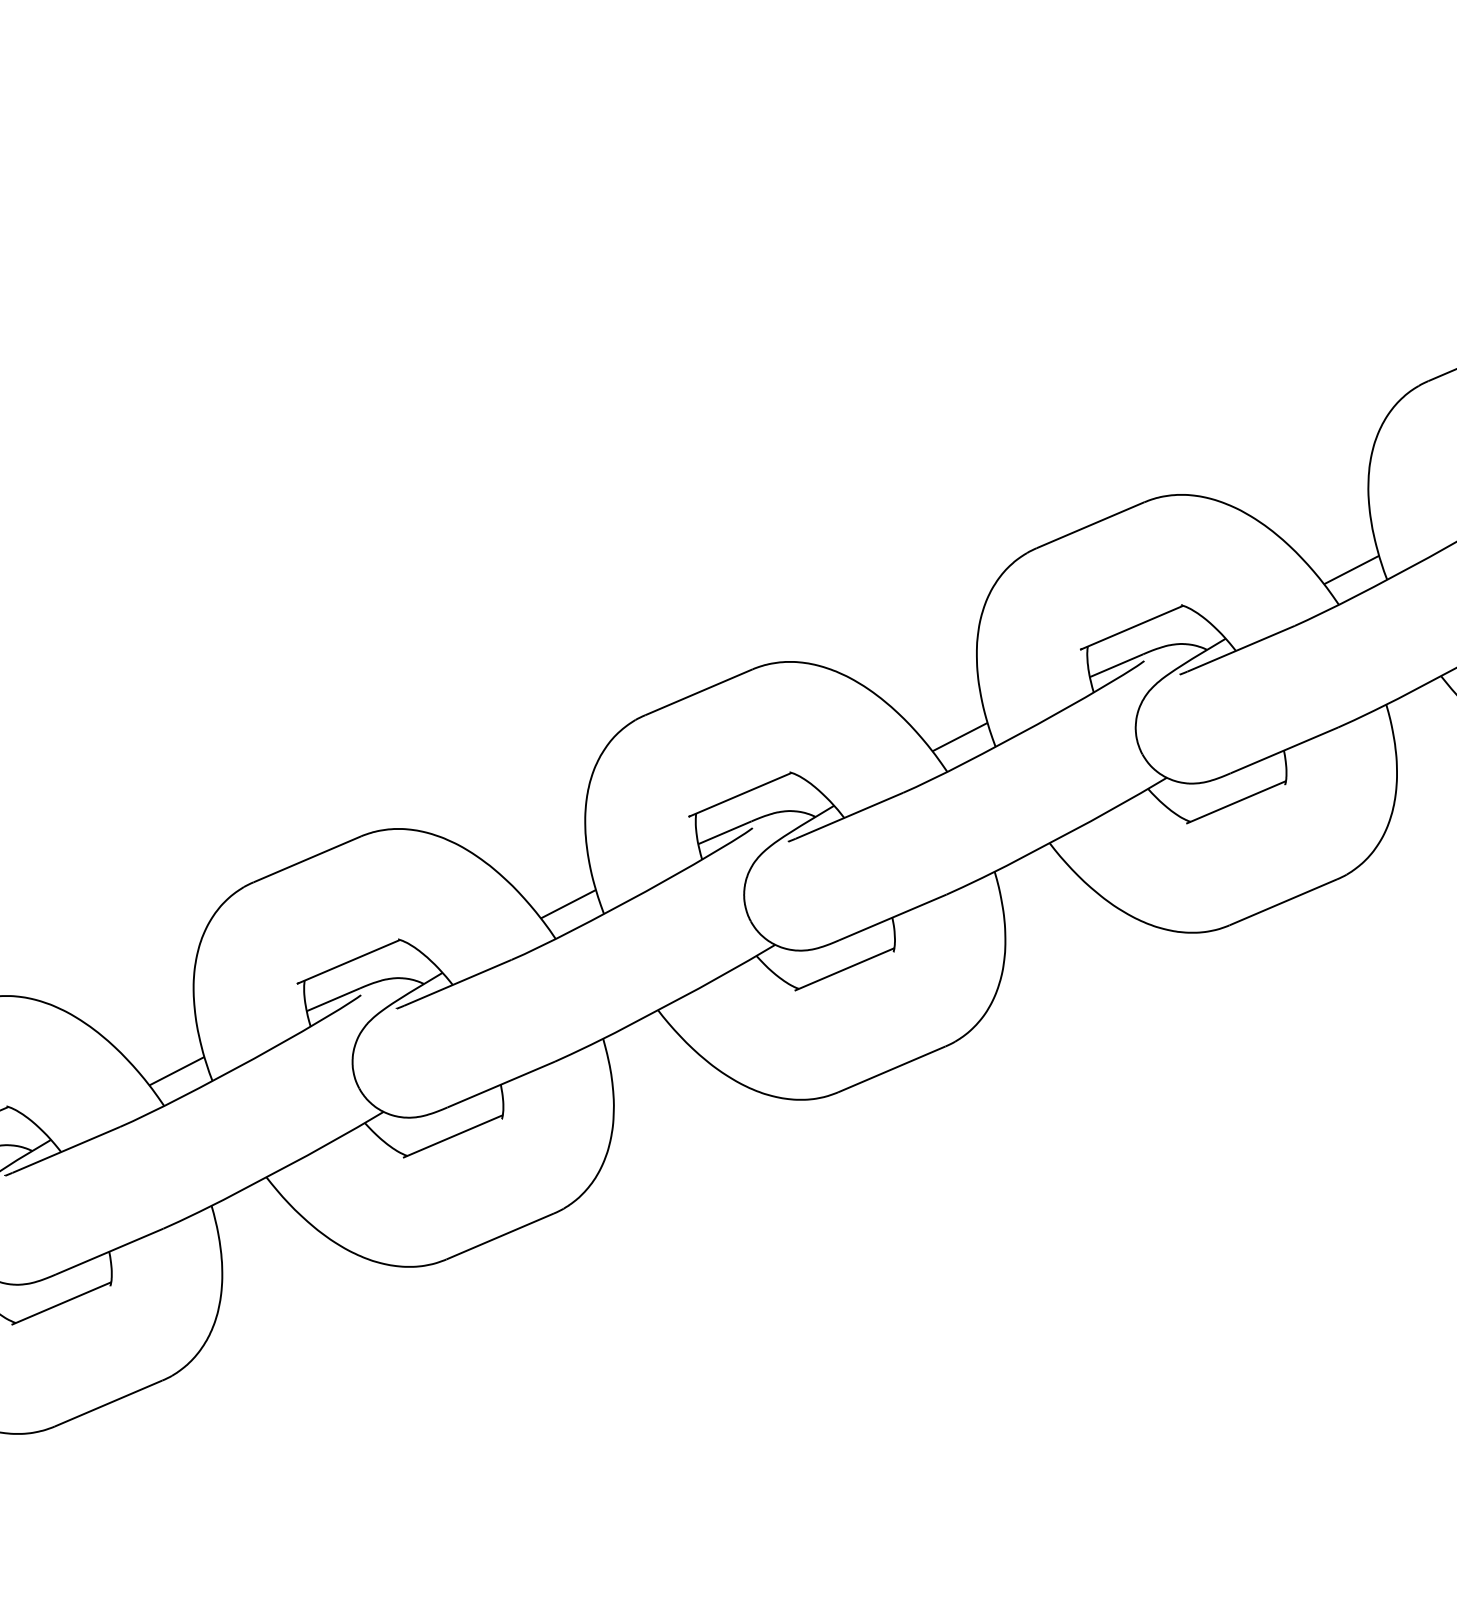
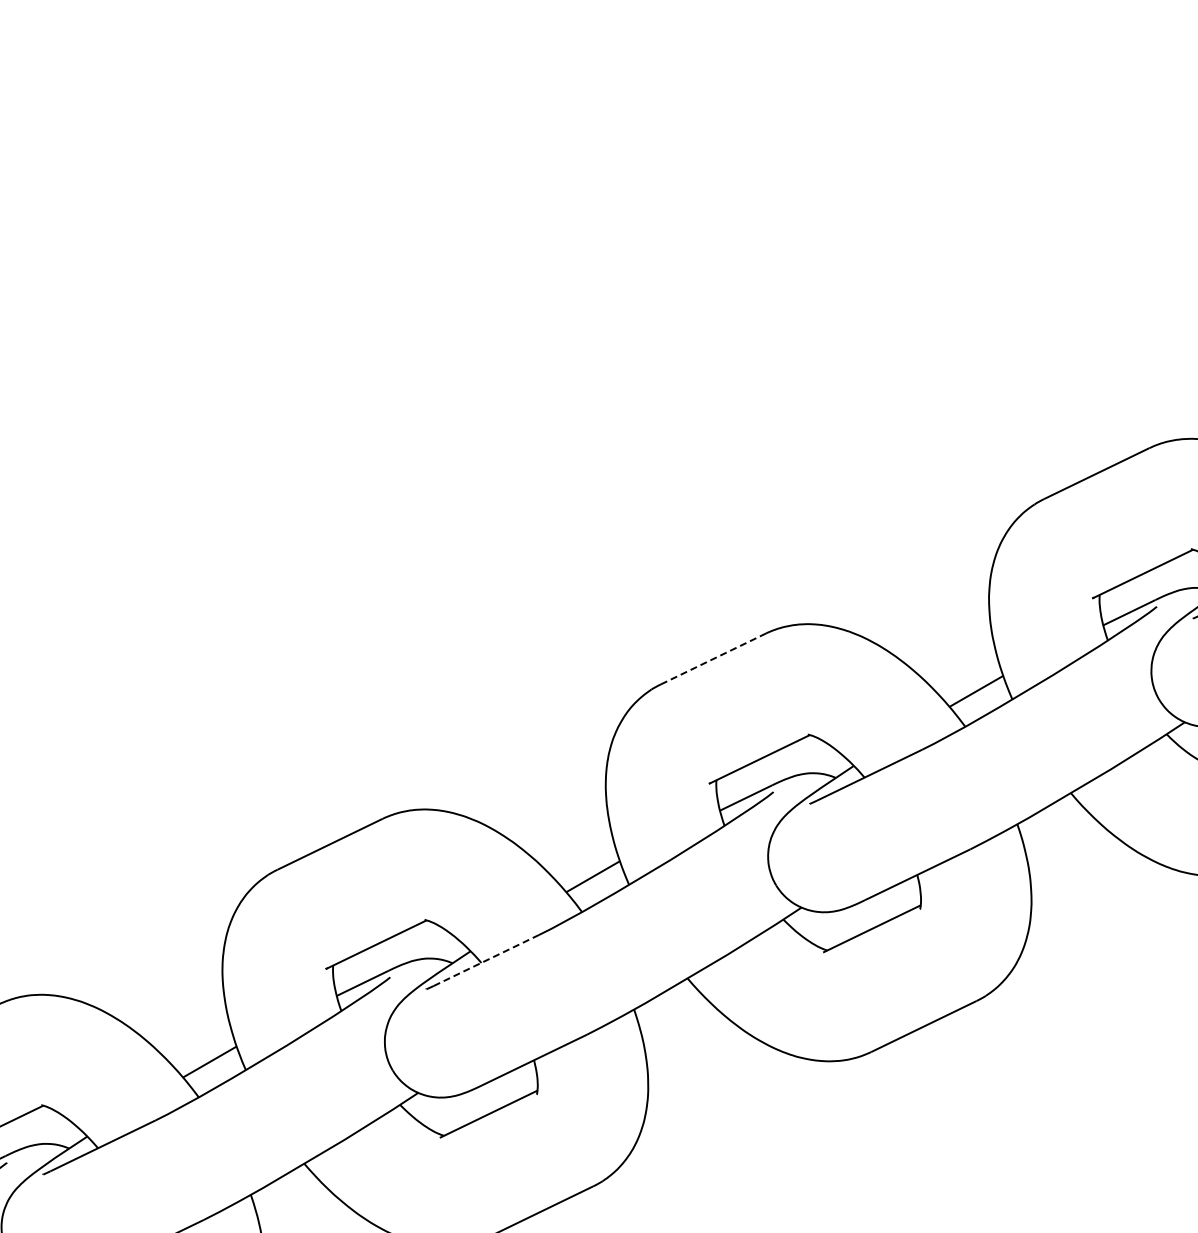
line: (699, 692) -> (714, 659), solid -> dashed
line: (458, 982) -> (486, 960), solid -> dashed

